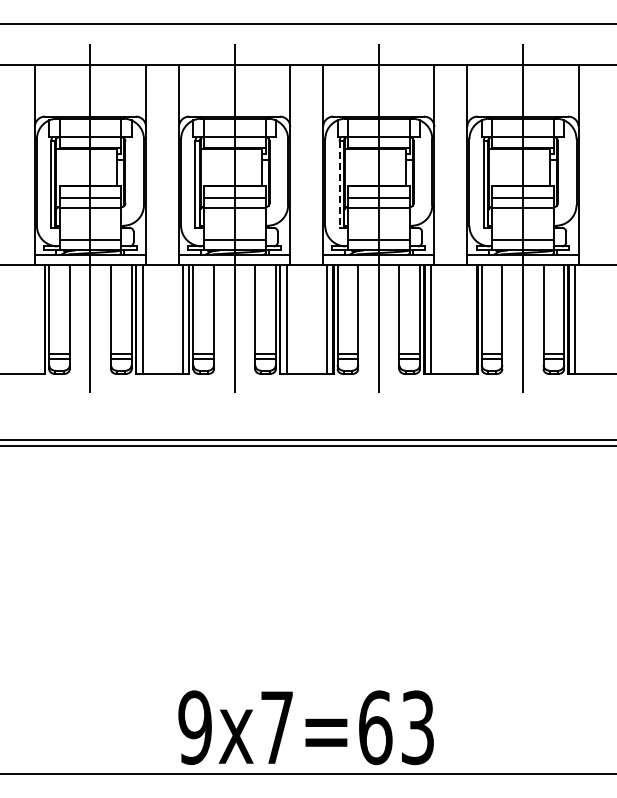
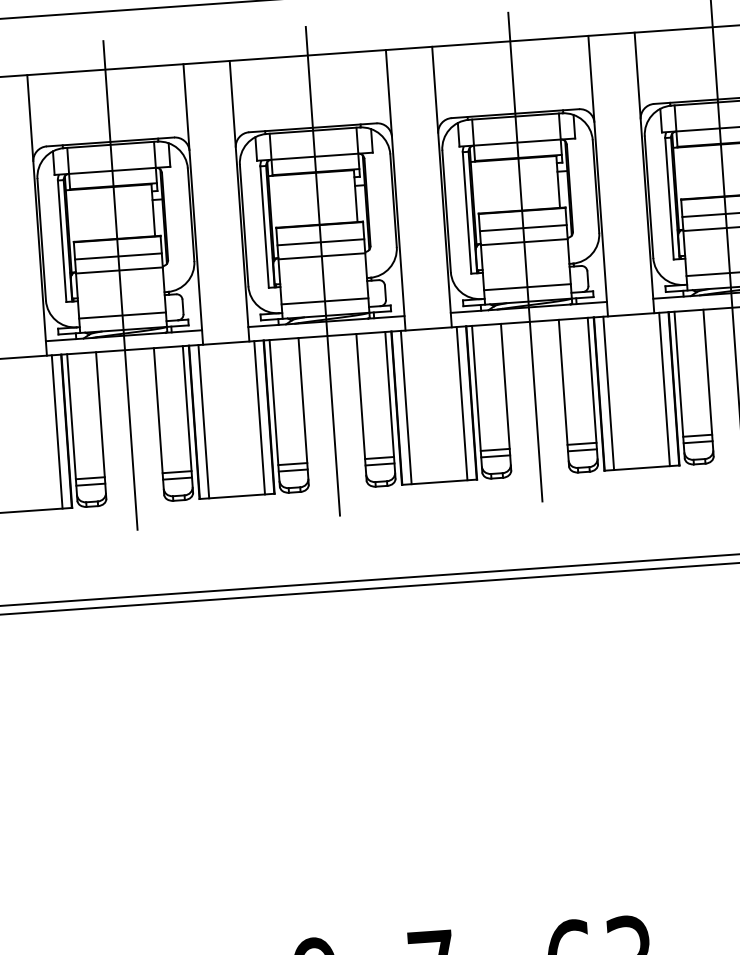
line: (339, 185) -> (466, 214), dashed -> solid
line: (38, 319) -> (57, 431), added
line: (470, 319) -> (664, 389), added

